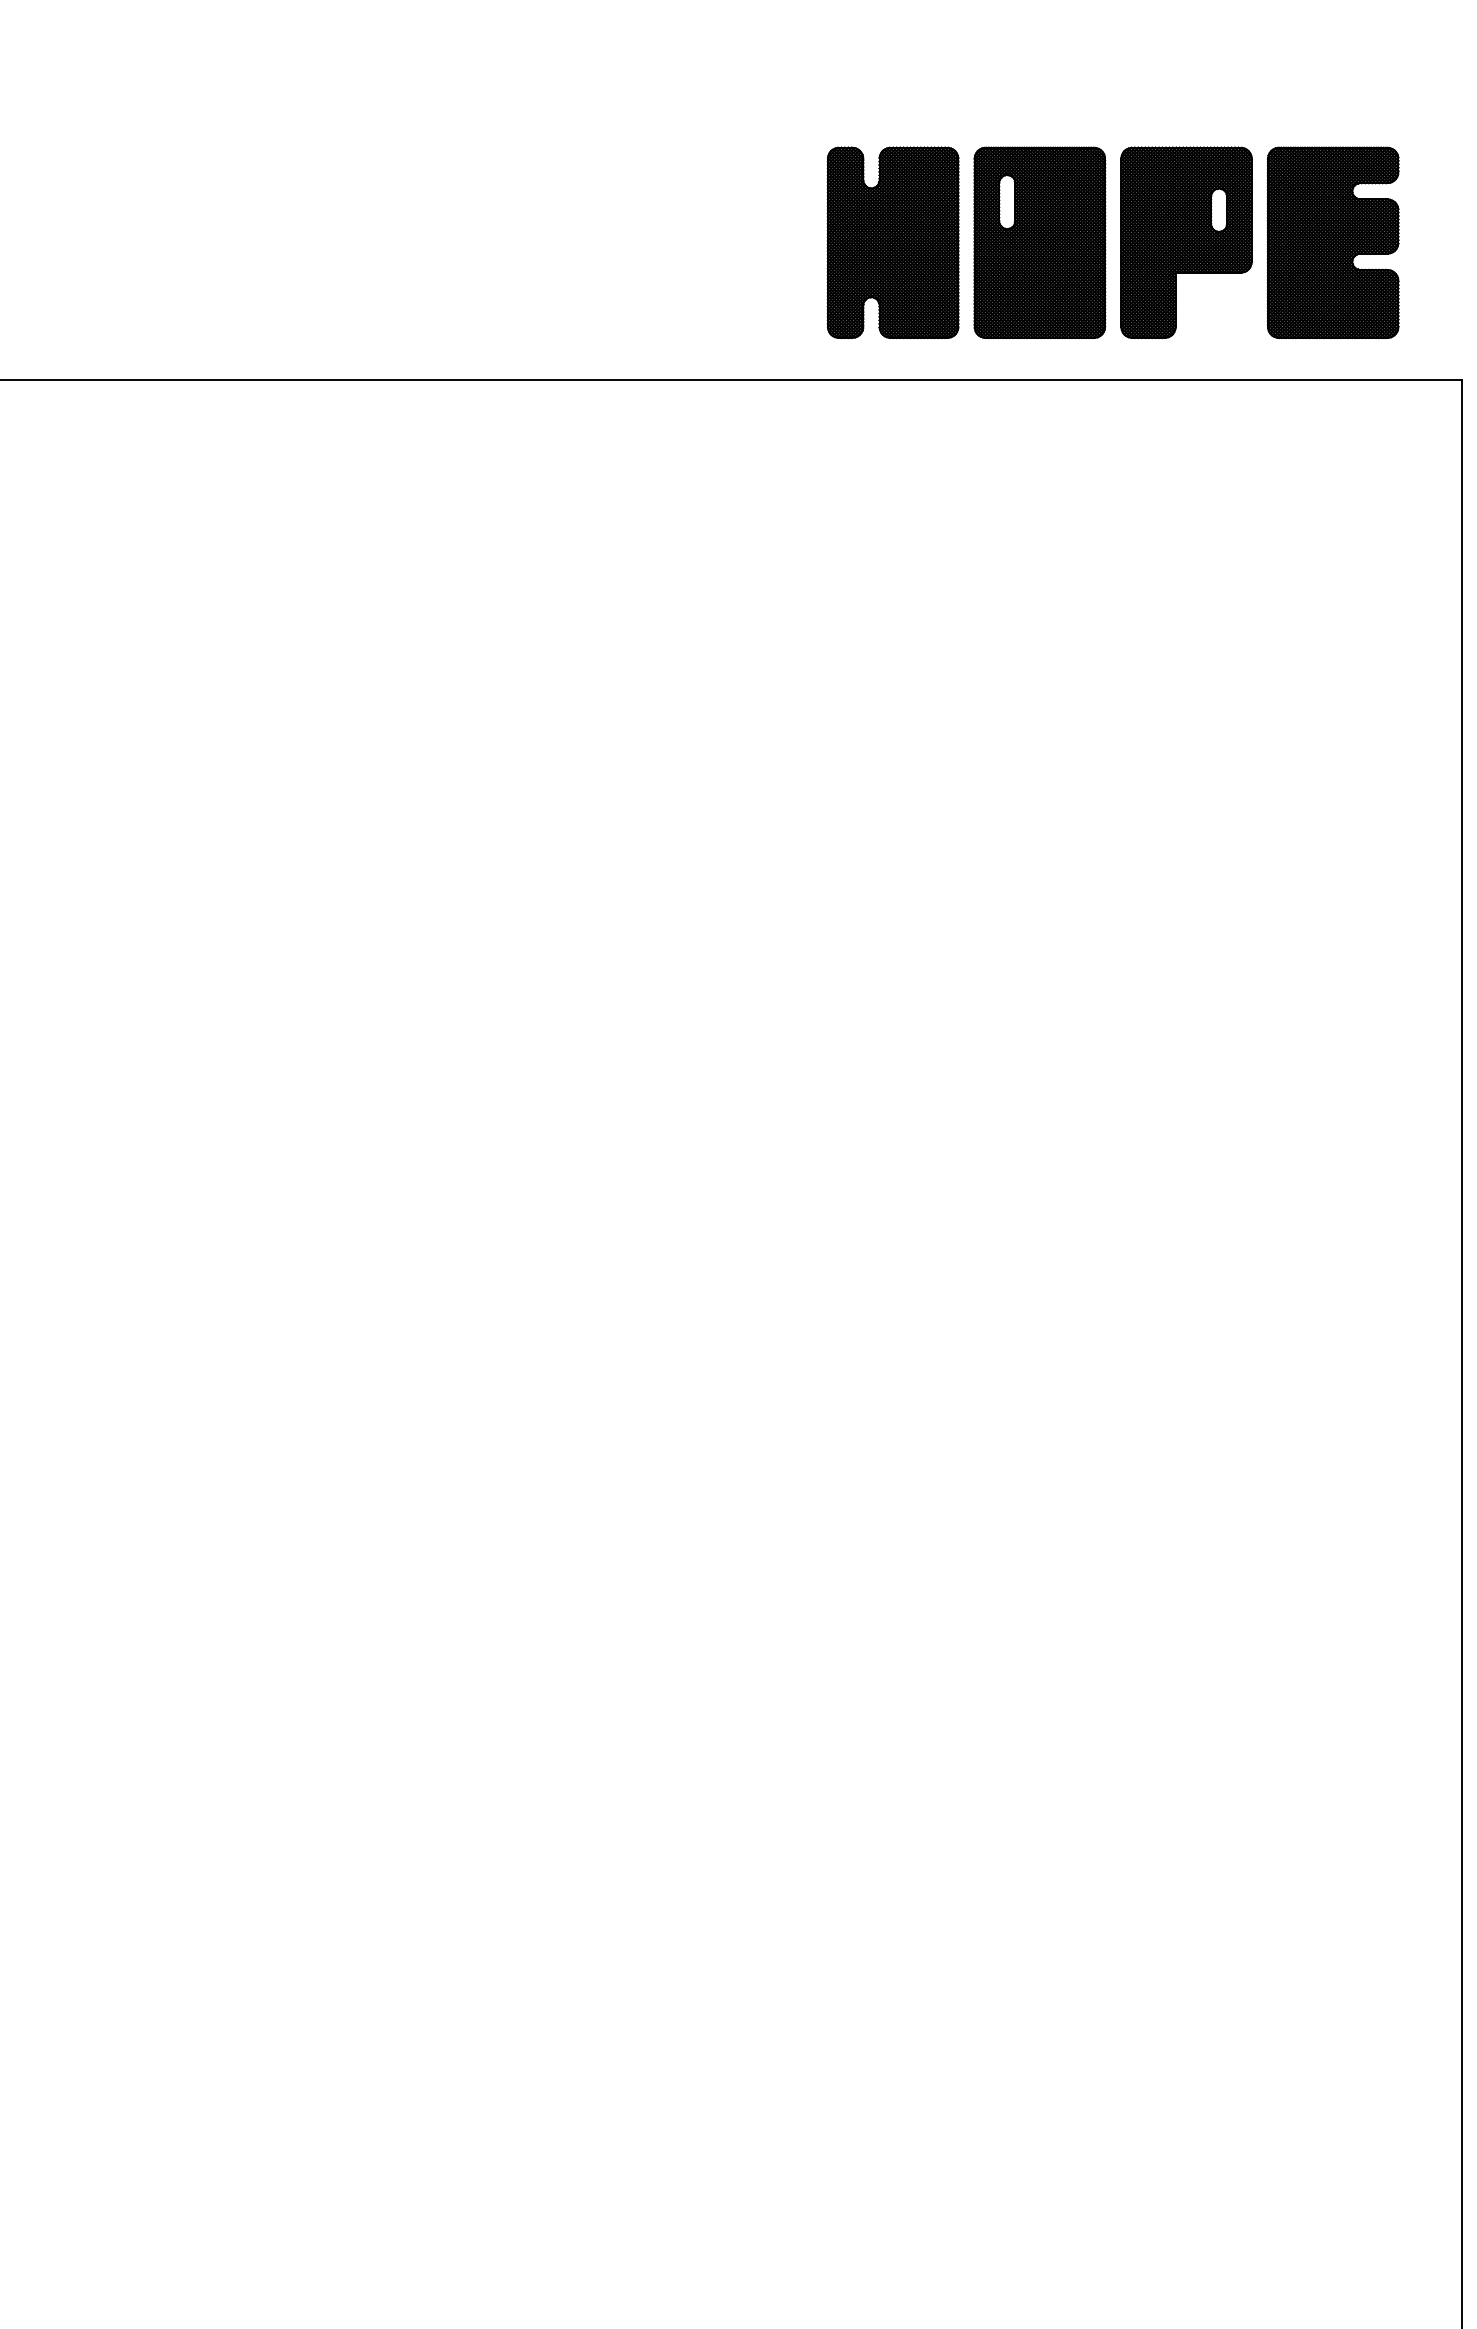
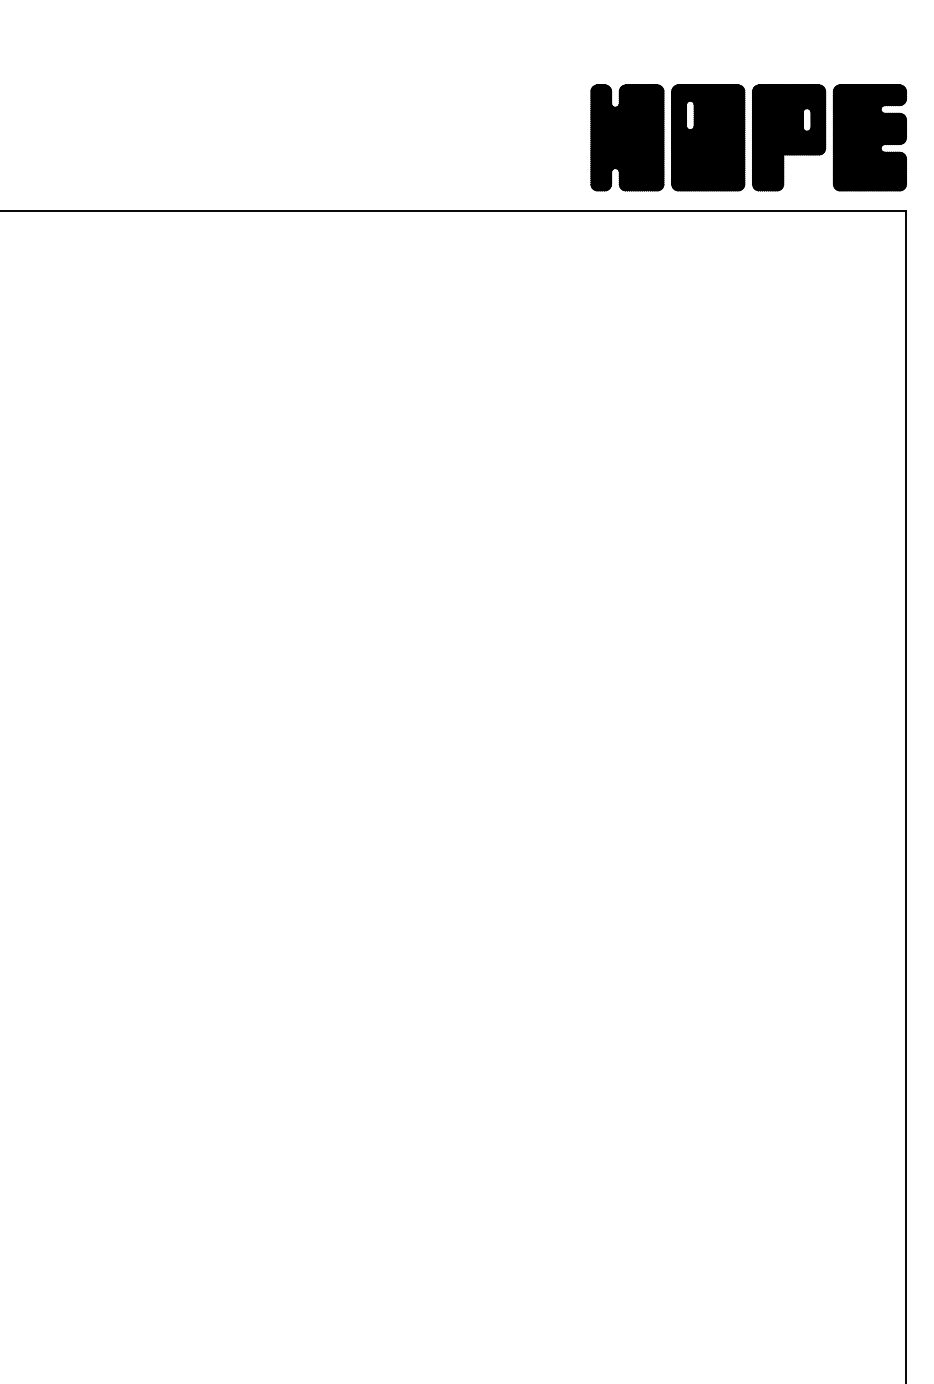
part: (1112, 242) -> (748, 137), moved

